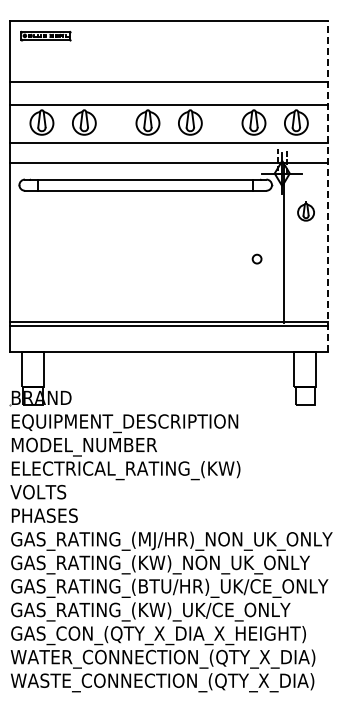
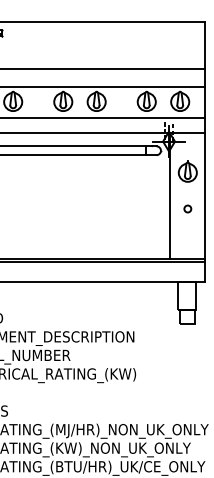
line: (328, 186) -> (205, 151), dashed -> solid
part: (305, 211) -> (187, 171), size x1.43
circle: (256, 258) -> (187, 208), moved

